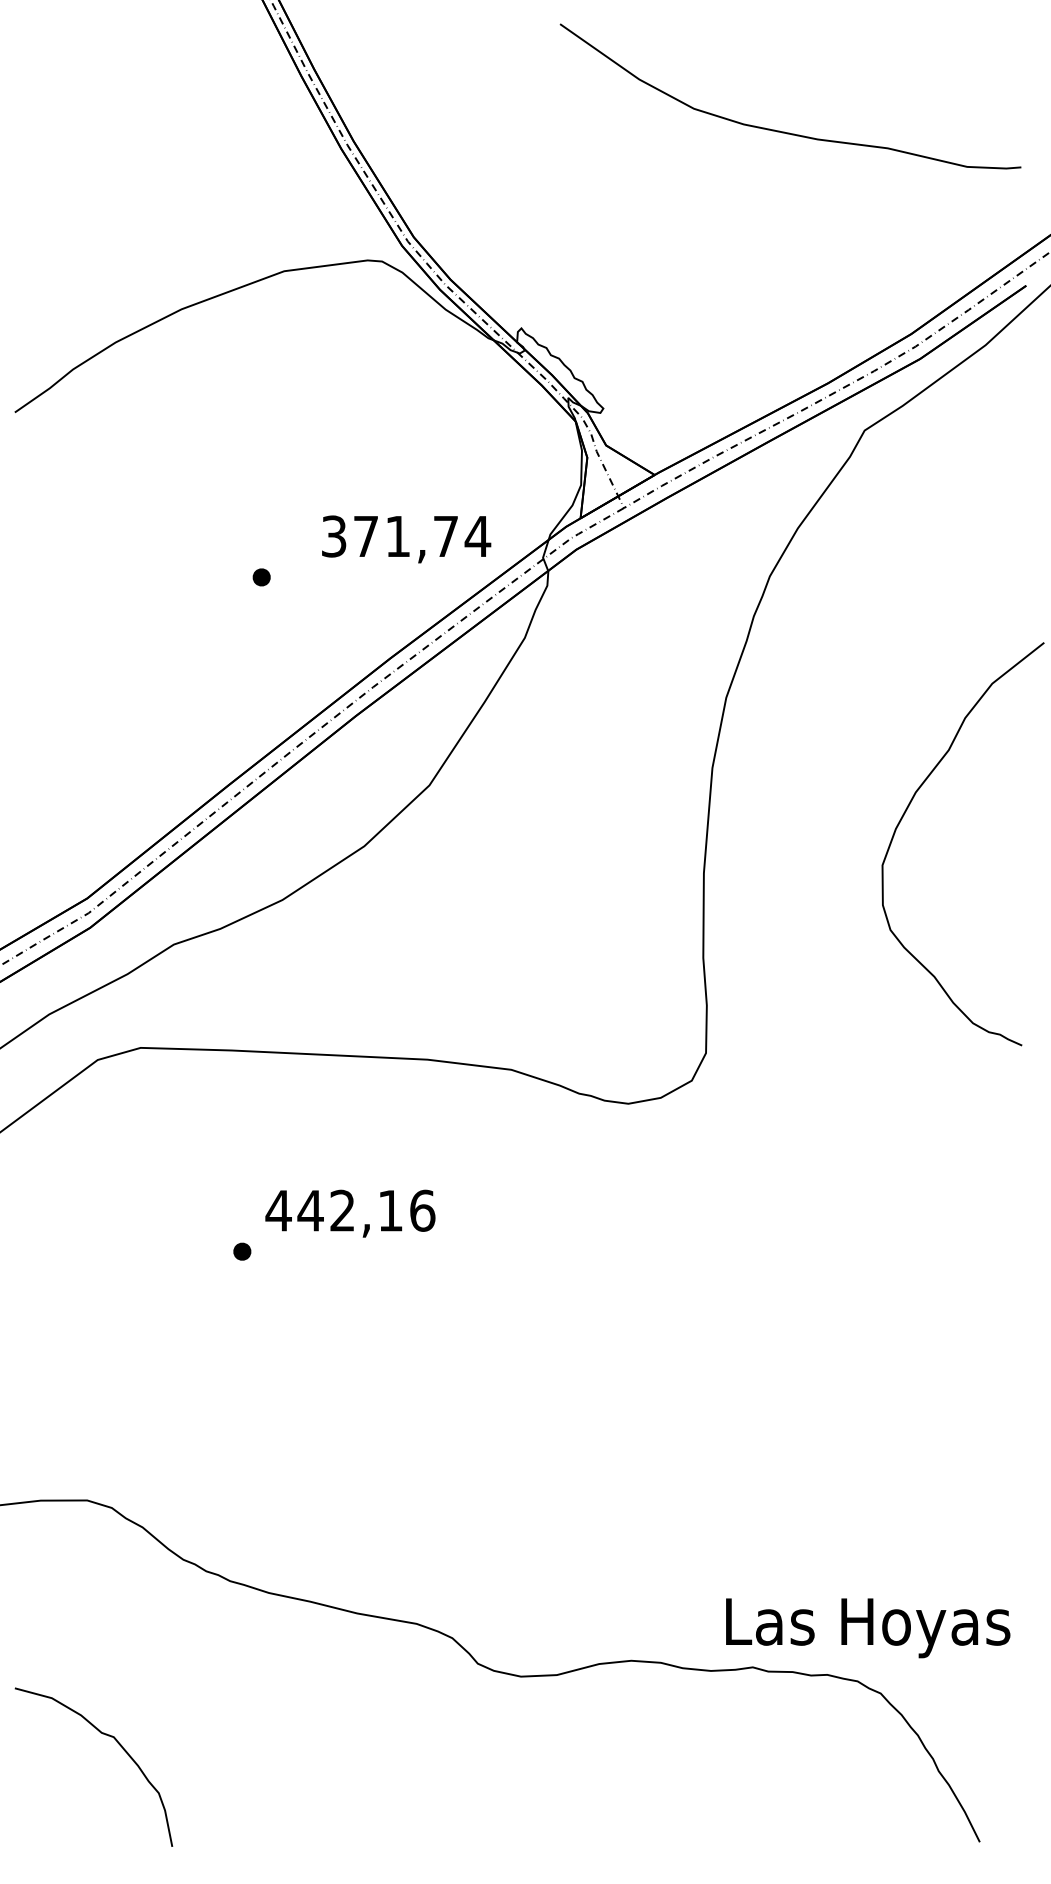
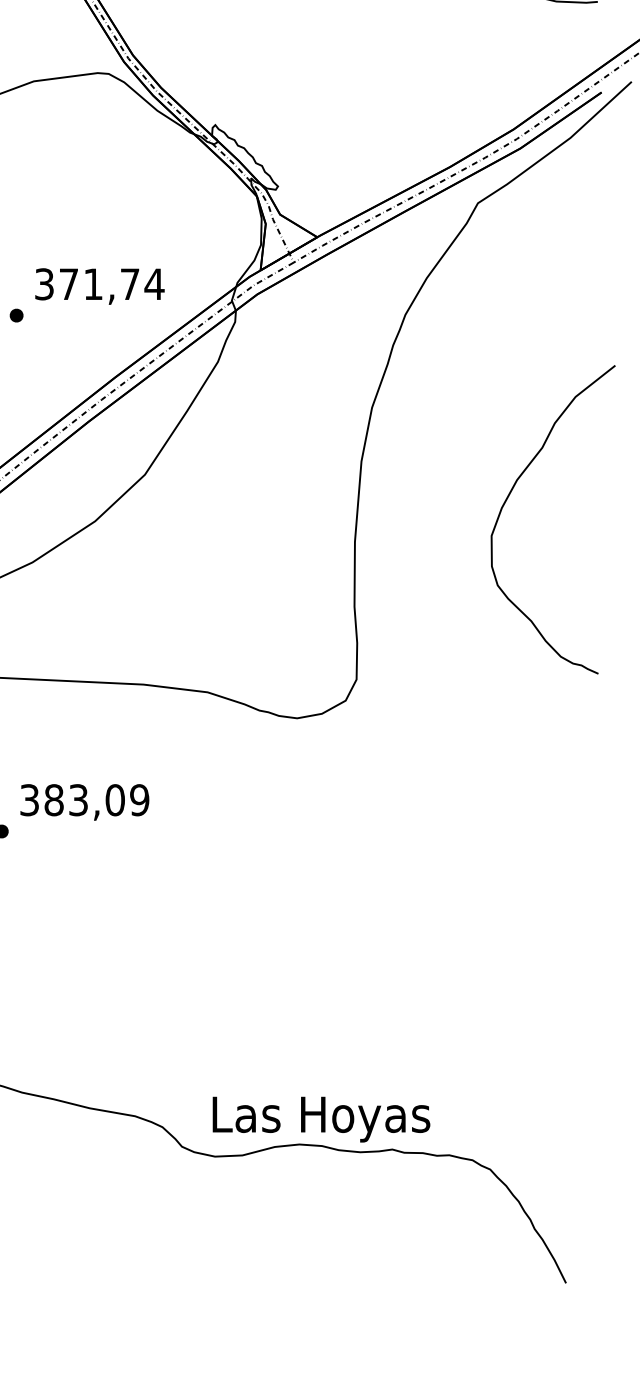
text: (406, 539) -> (99, 286), moved
text: (350, 1210) -> (84, 799), 442,16 -> 383,09
text: (868, 1628) -> (321, 1119), moved

